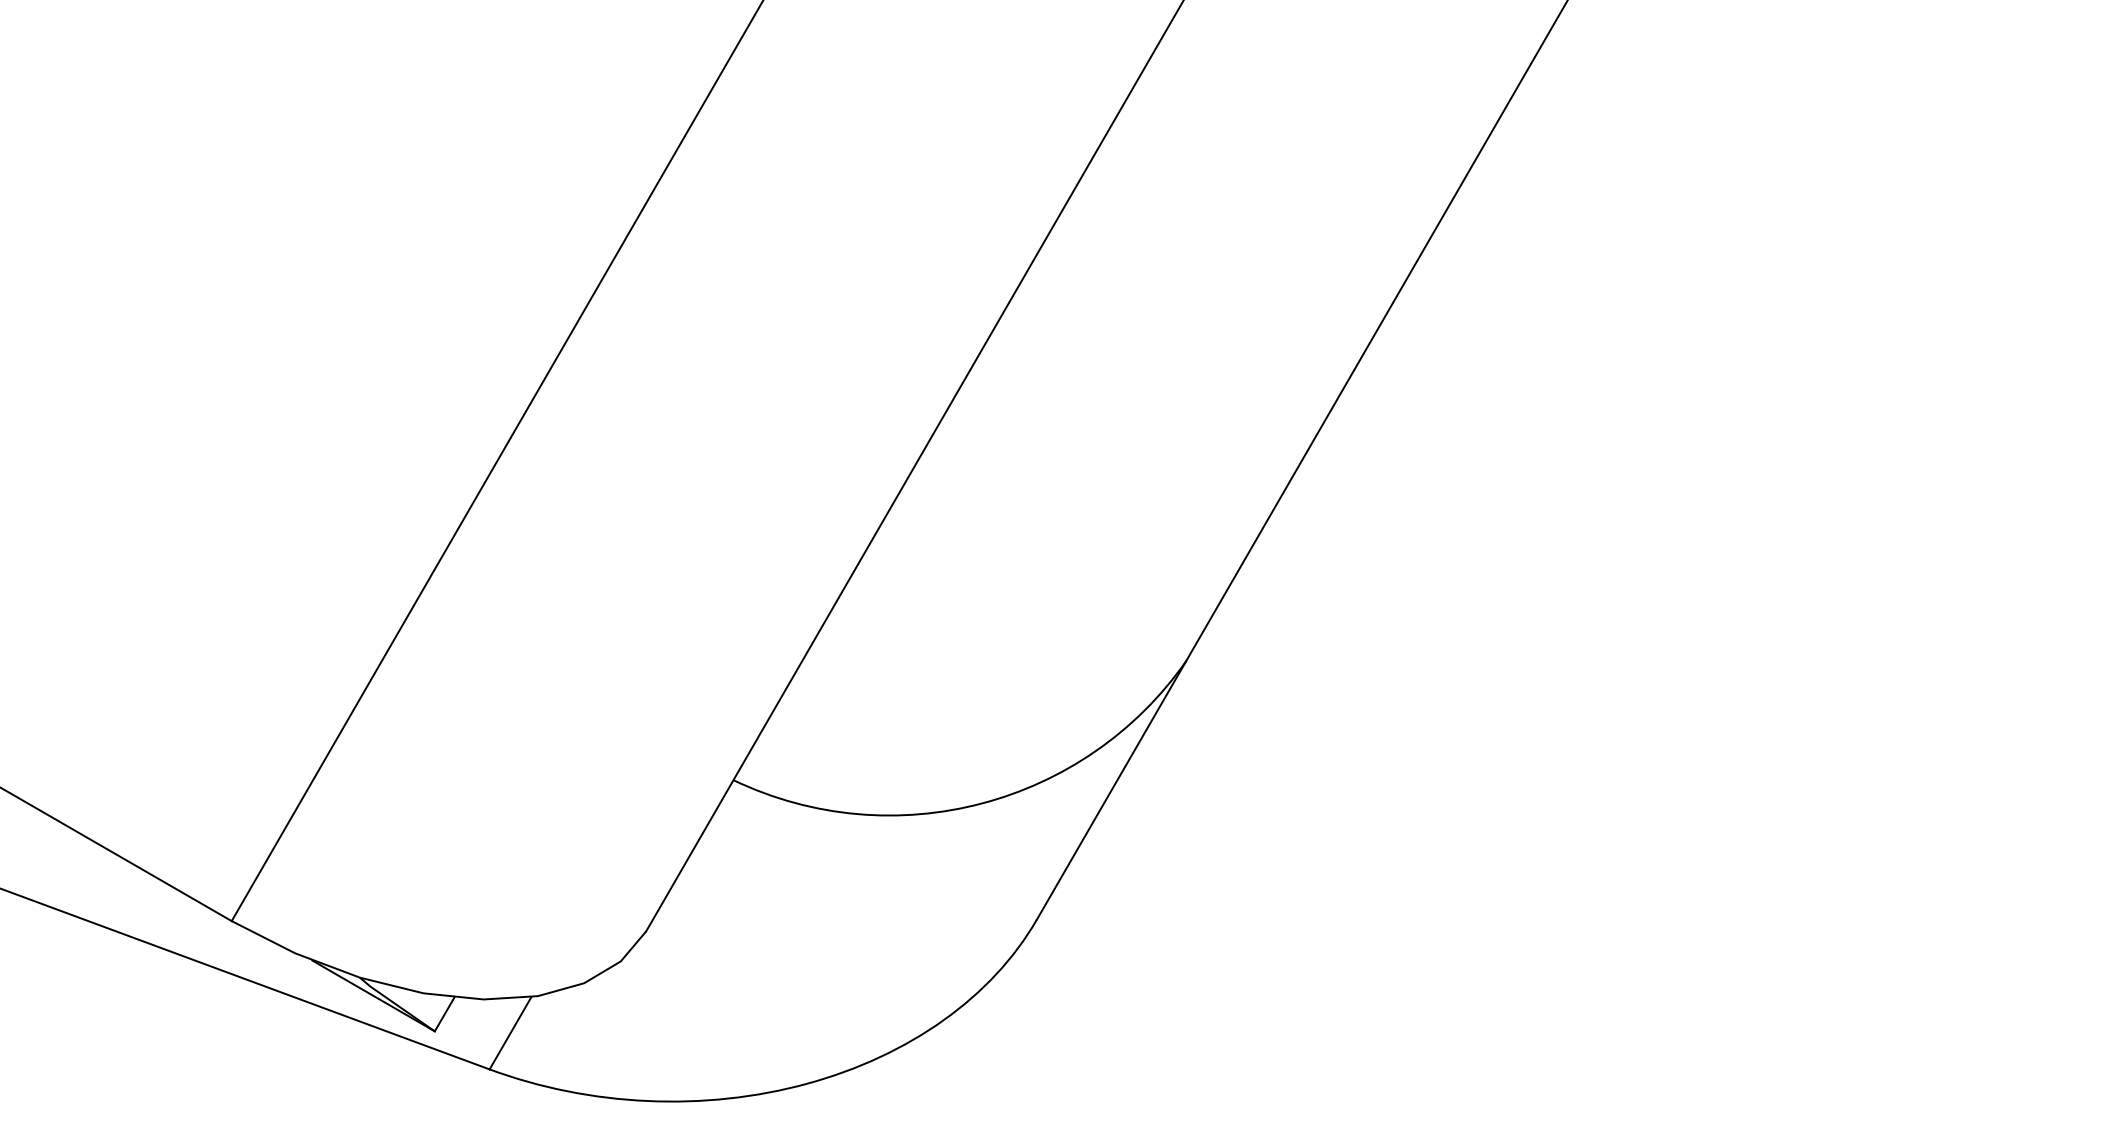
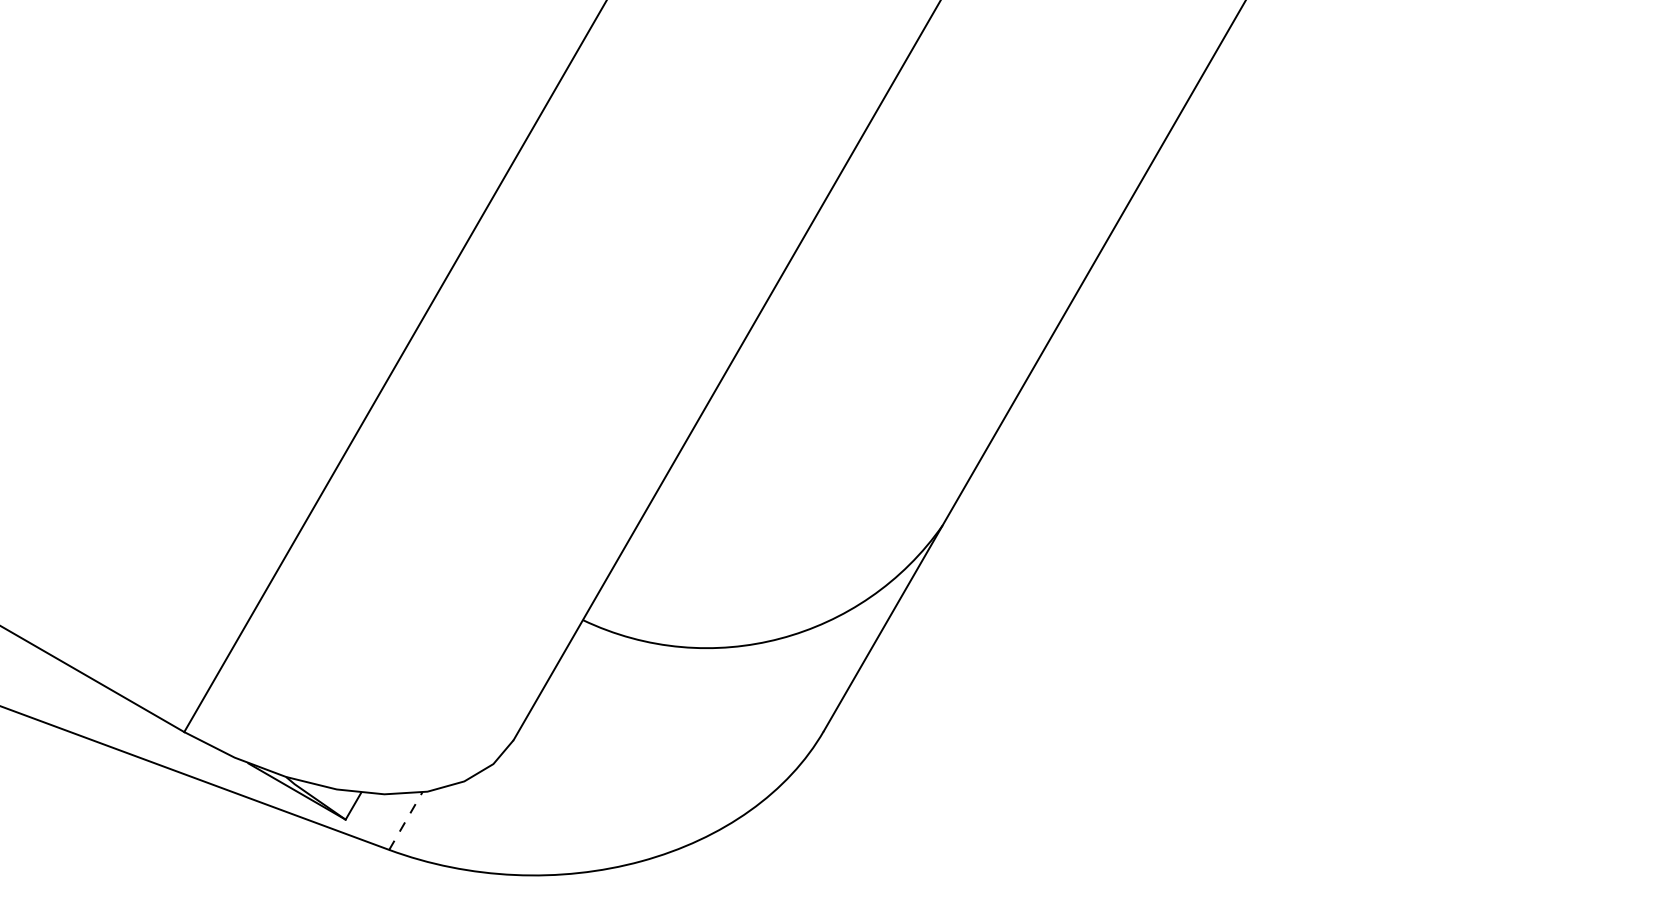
line: (510, 1033) -> (405, 821), solid -> dashed

